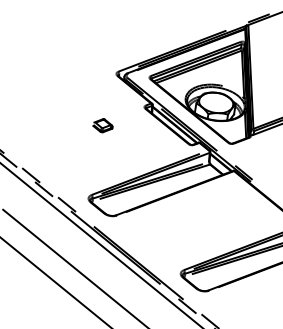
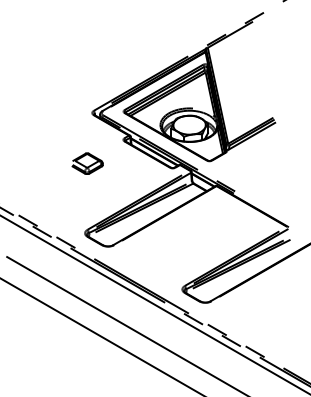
part: (102, 125) -> (87, 163), size x1.67

